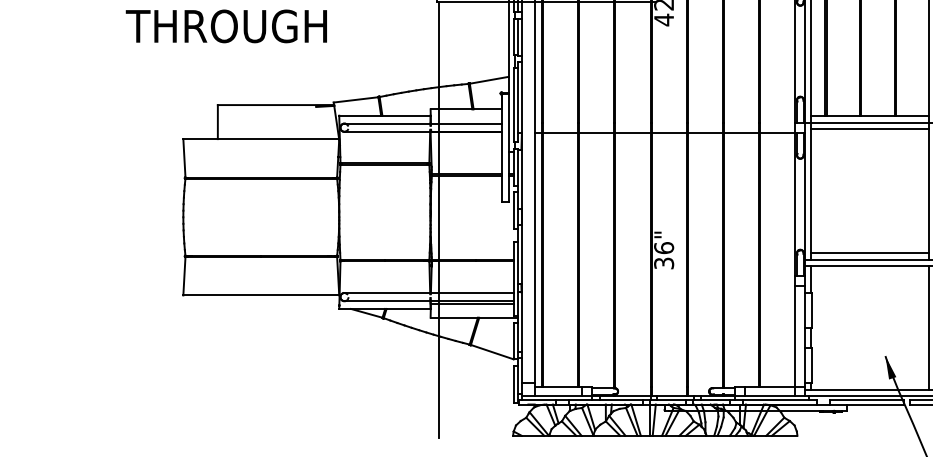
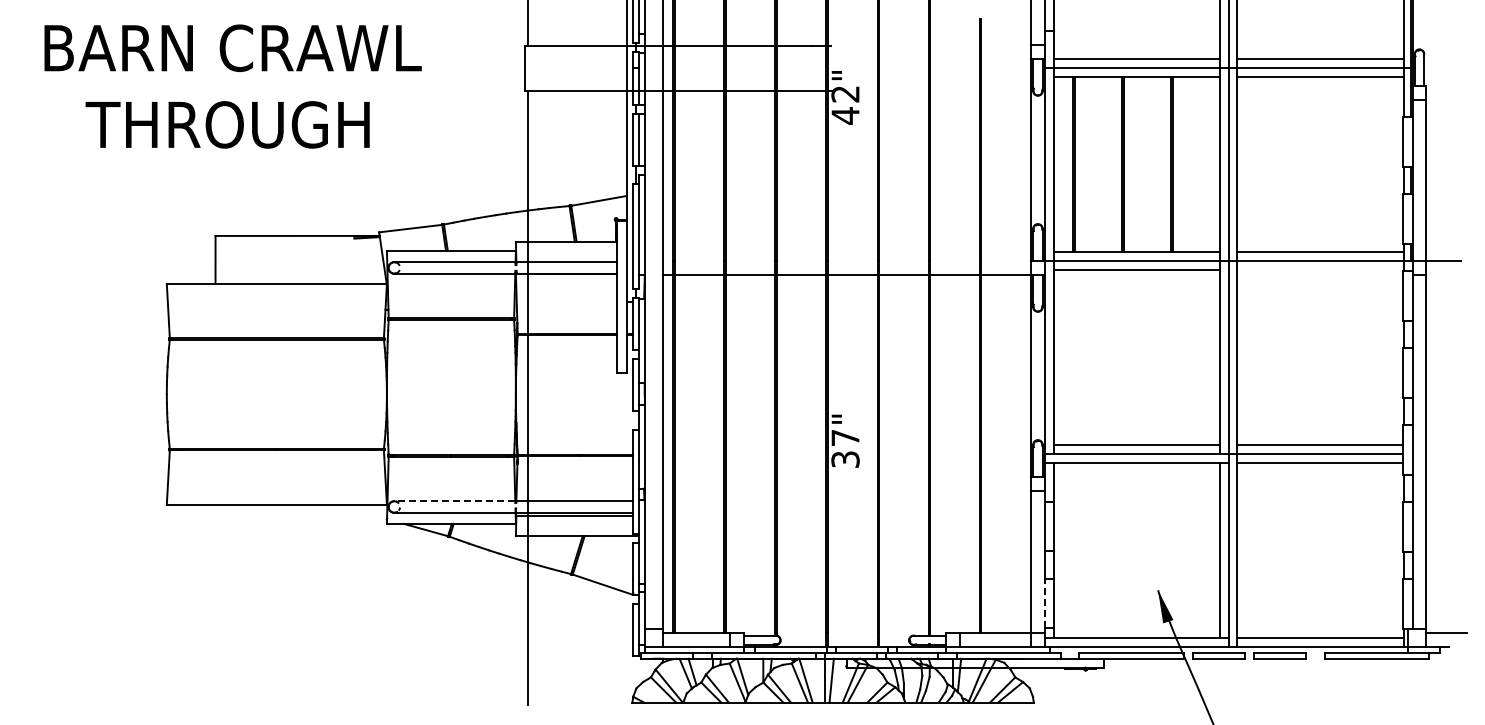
text: (664, 247) -> (845, 437), 36" -> 37"
line: (387, 293) -> (454, 501), solid -> dashed
line: (805, 365) -> (1044, 603), solid -> dashed

